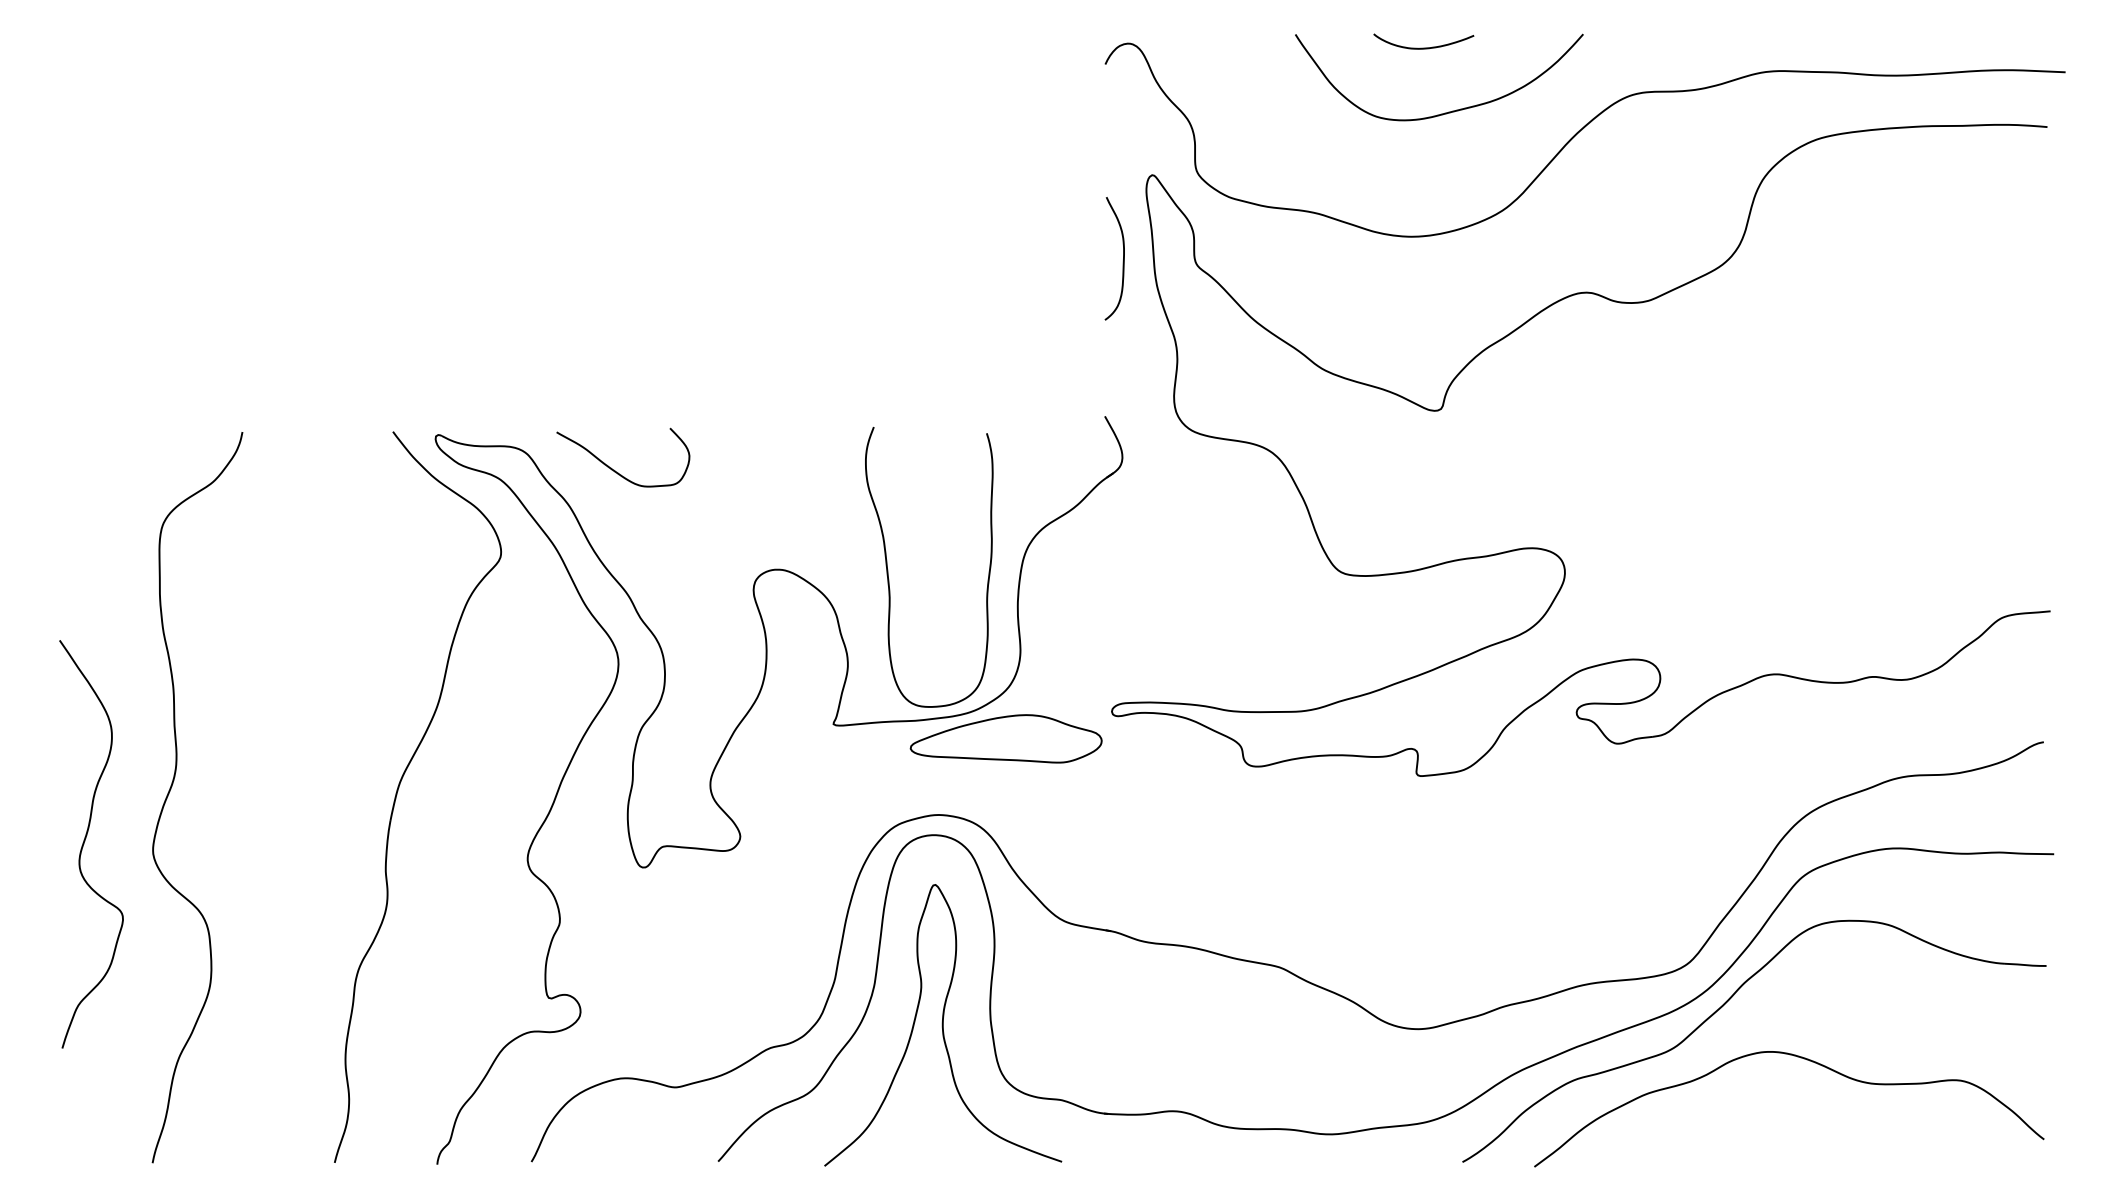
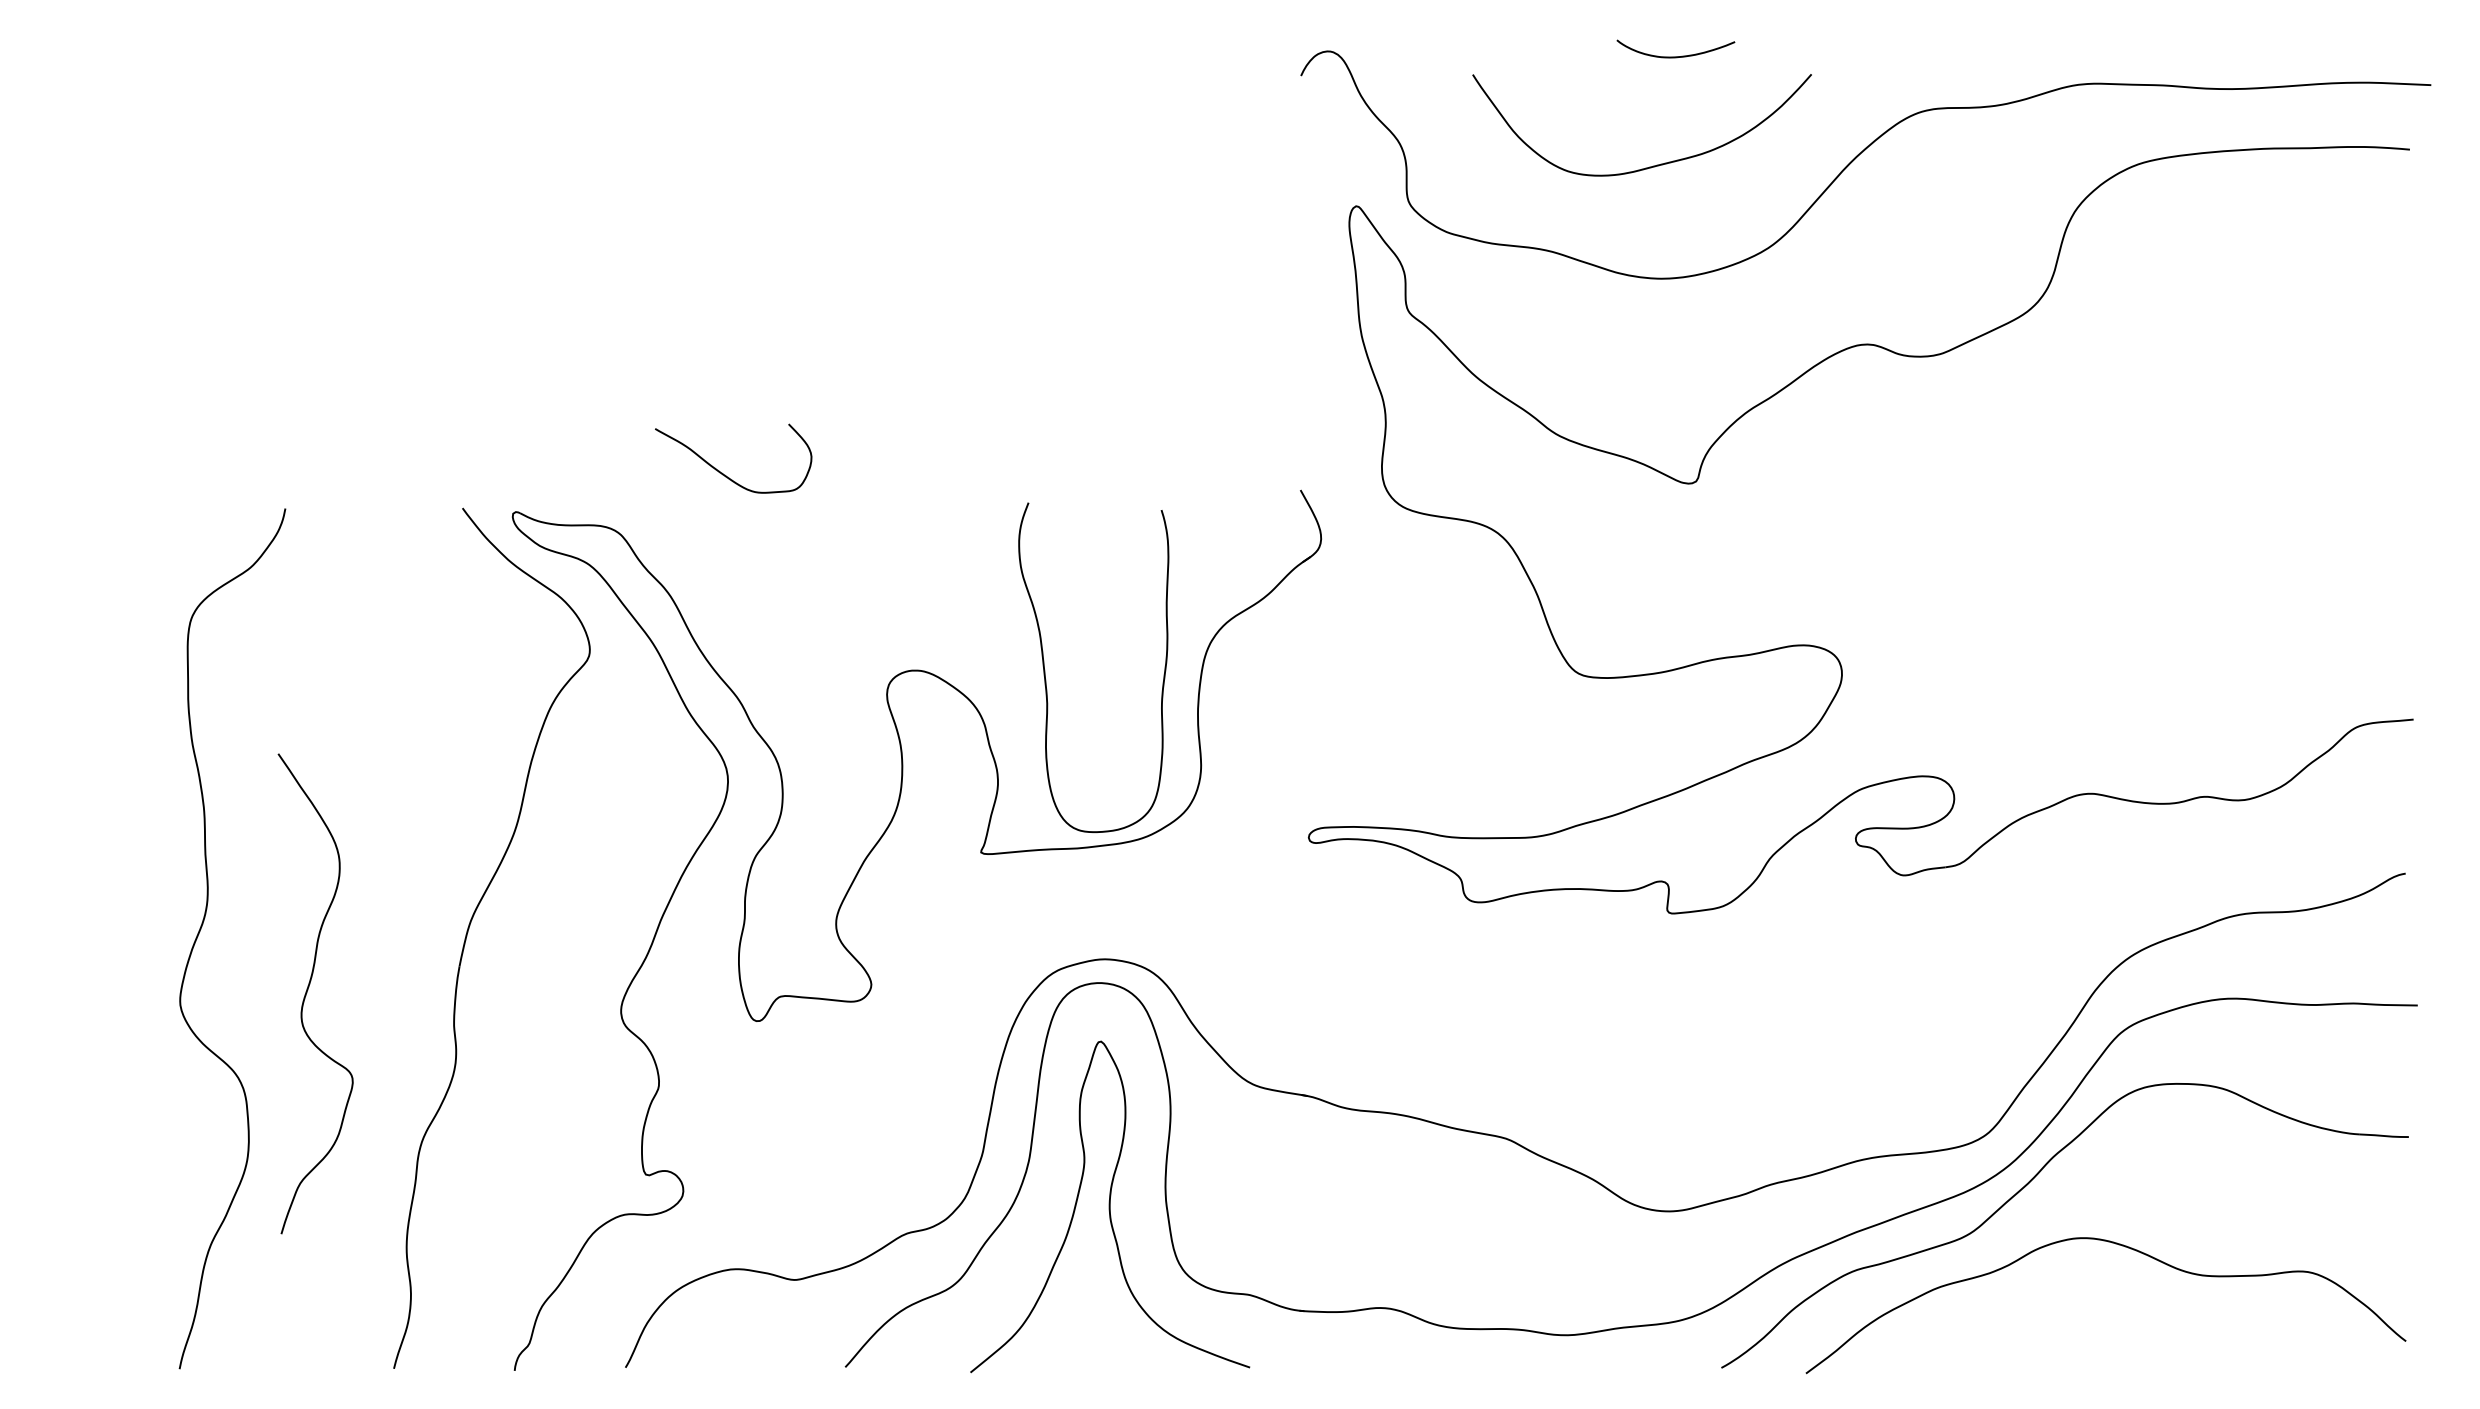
curve: (1448, 111) -> (1653, 165), moved
curve: (1122, 260) -> (1321, 306), removed
curve: (613, 469) -> (722, 472), moved
part: (1006, 738) -> (1184, 869), removed
curve: (85, 841) -> (308, 990), moved

